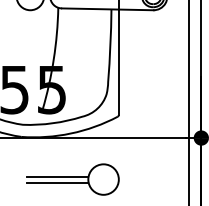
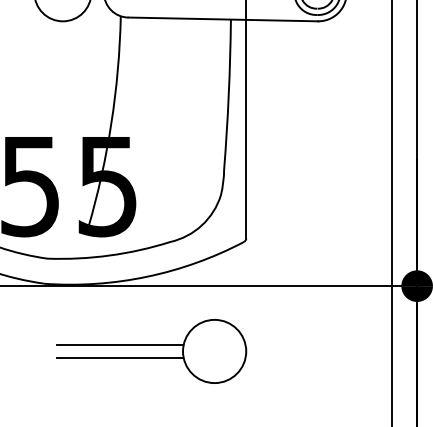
part: (72, 179) -> (150, 351), moved

